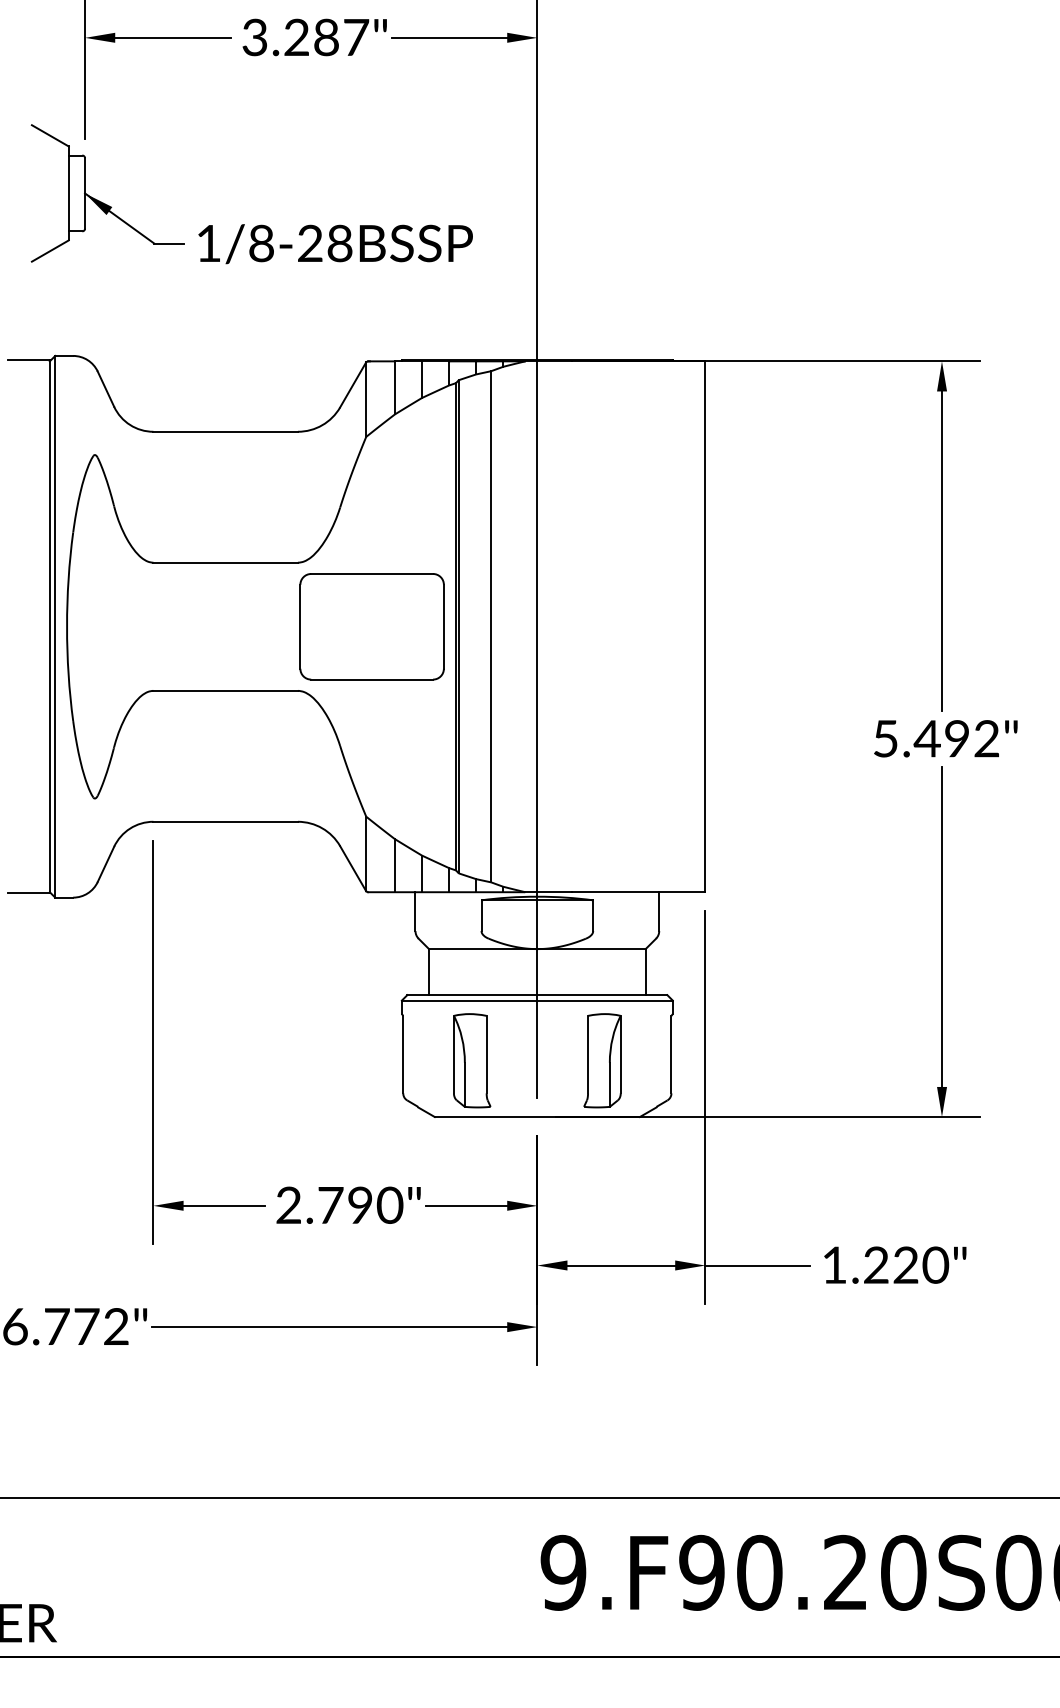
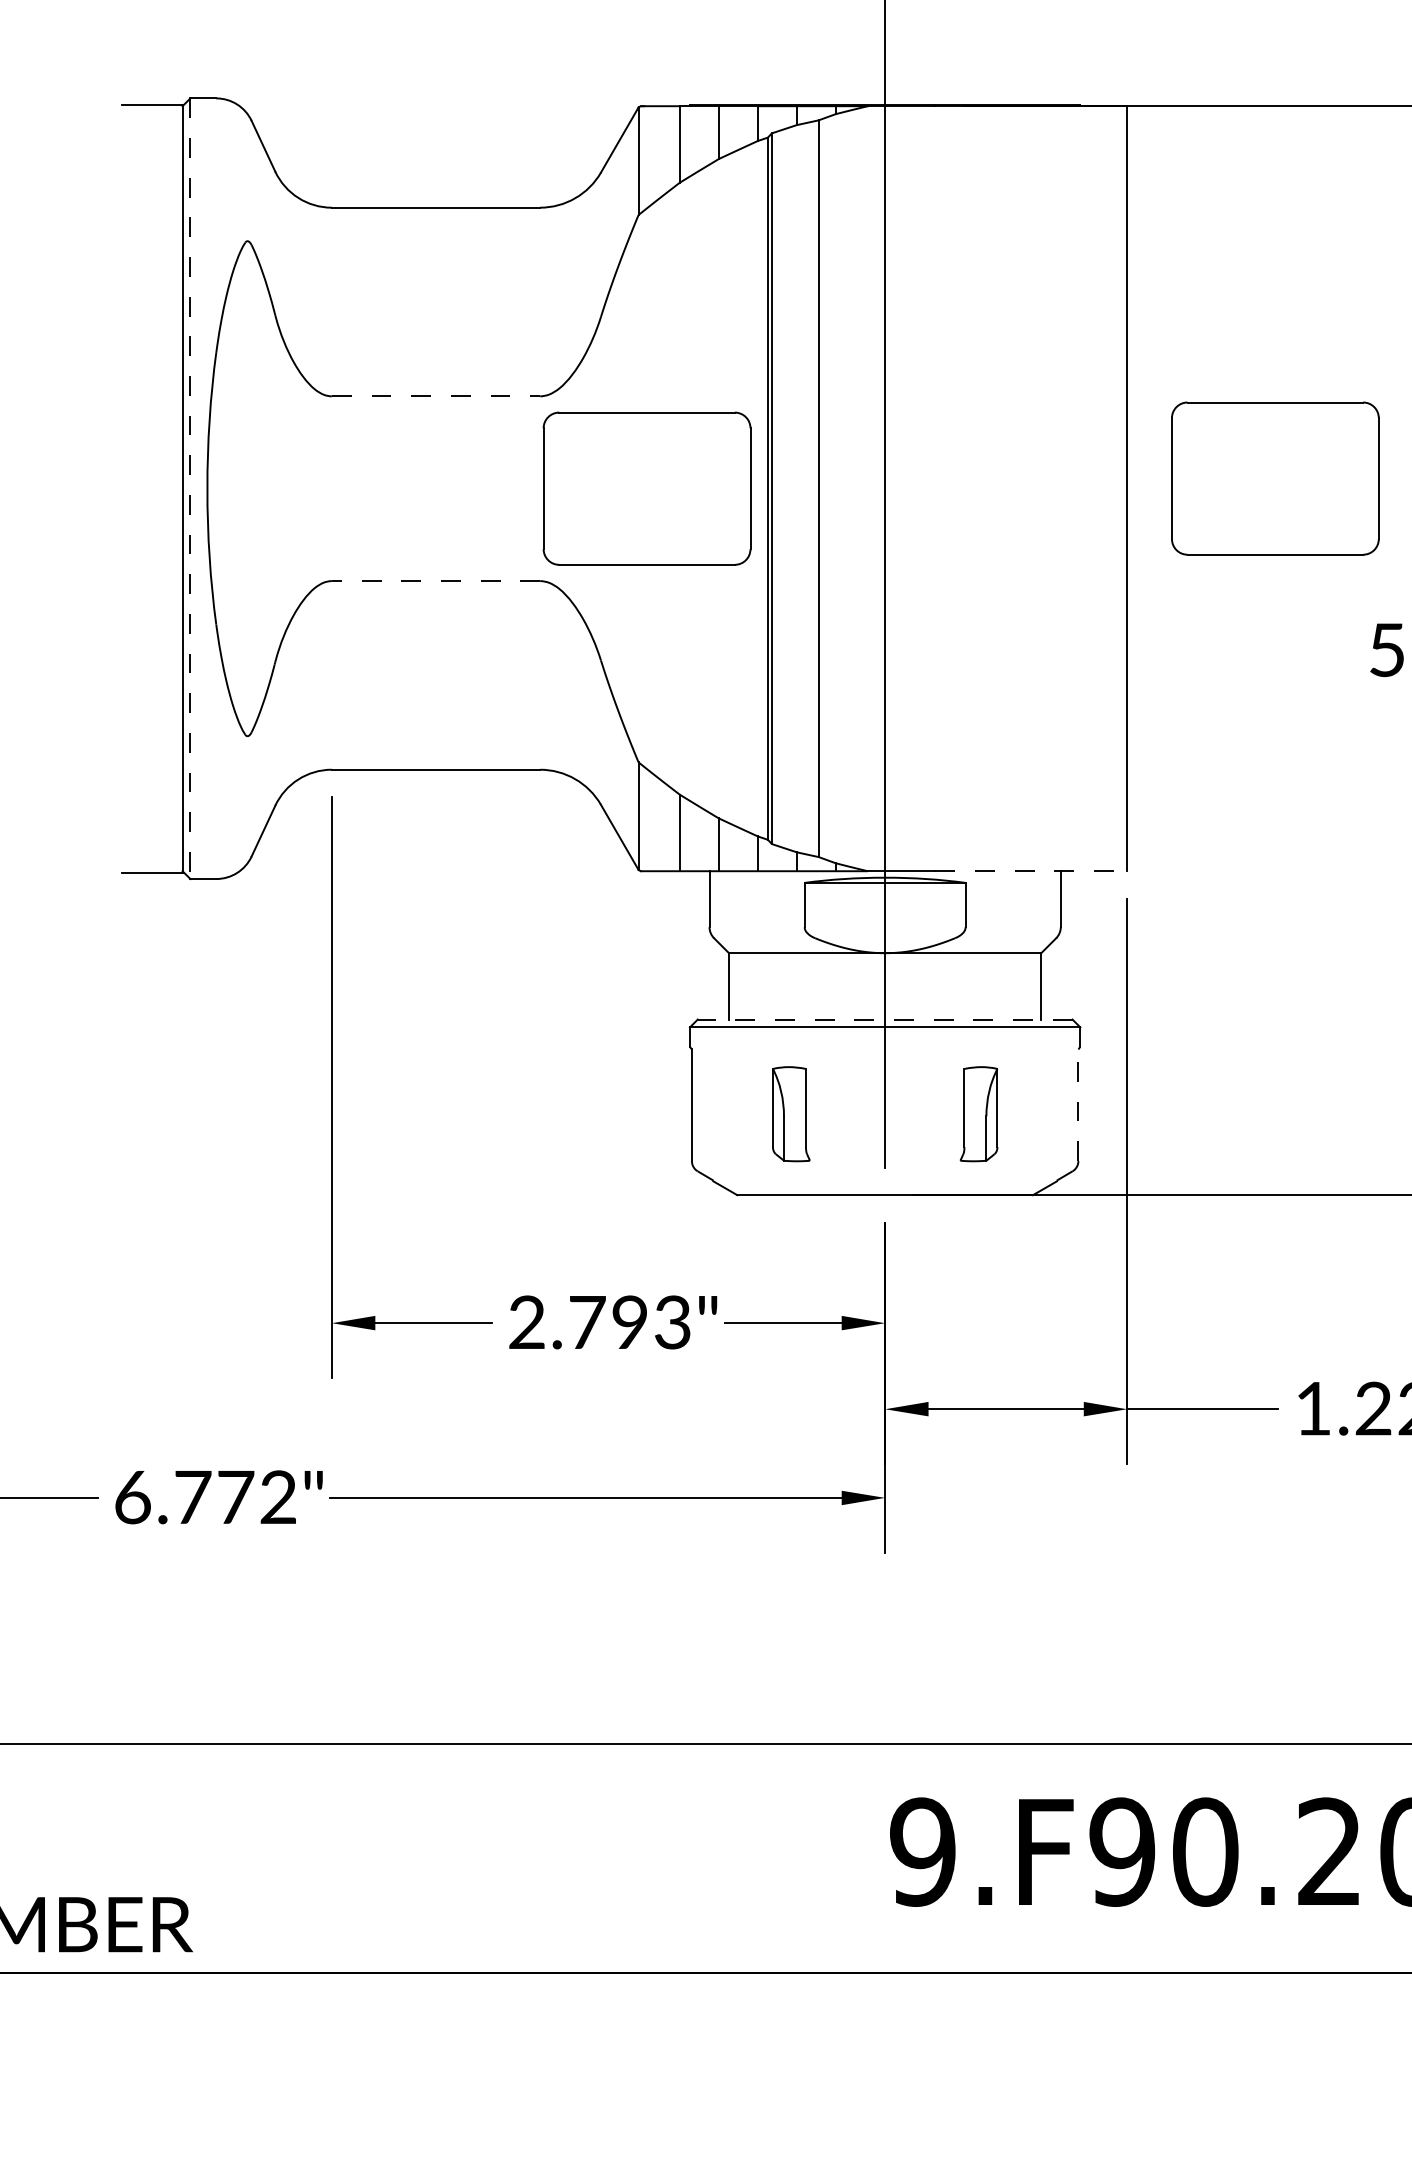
line: (226, 562) -> (437, 396), solid -> dashed
part: (807, 619) -> (1274, 478), added
line: (55, 626) -> (190, 488), solid -> dashed
line: (225, 690) -> (435, 580), solid -> dashed
line: (638, 892) -> (1030, 871), solid -> dashed
line: (536, 995) -> (883, 1020), solid -> dashed
line: (671, 1054) -> (1078, 1105), solid -> dashed
part: (472, 1060) -> (791, 1113), size x0.7
part: (602, 1060) -> (979, 1113), size x0.7
text: (389, 1204) -> (672, 1321), 2.790" -> 2.793"

